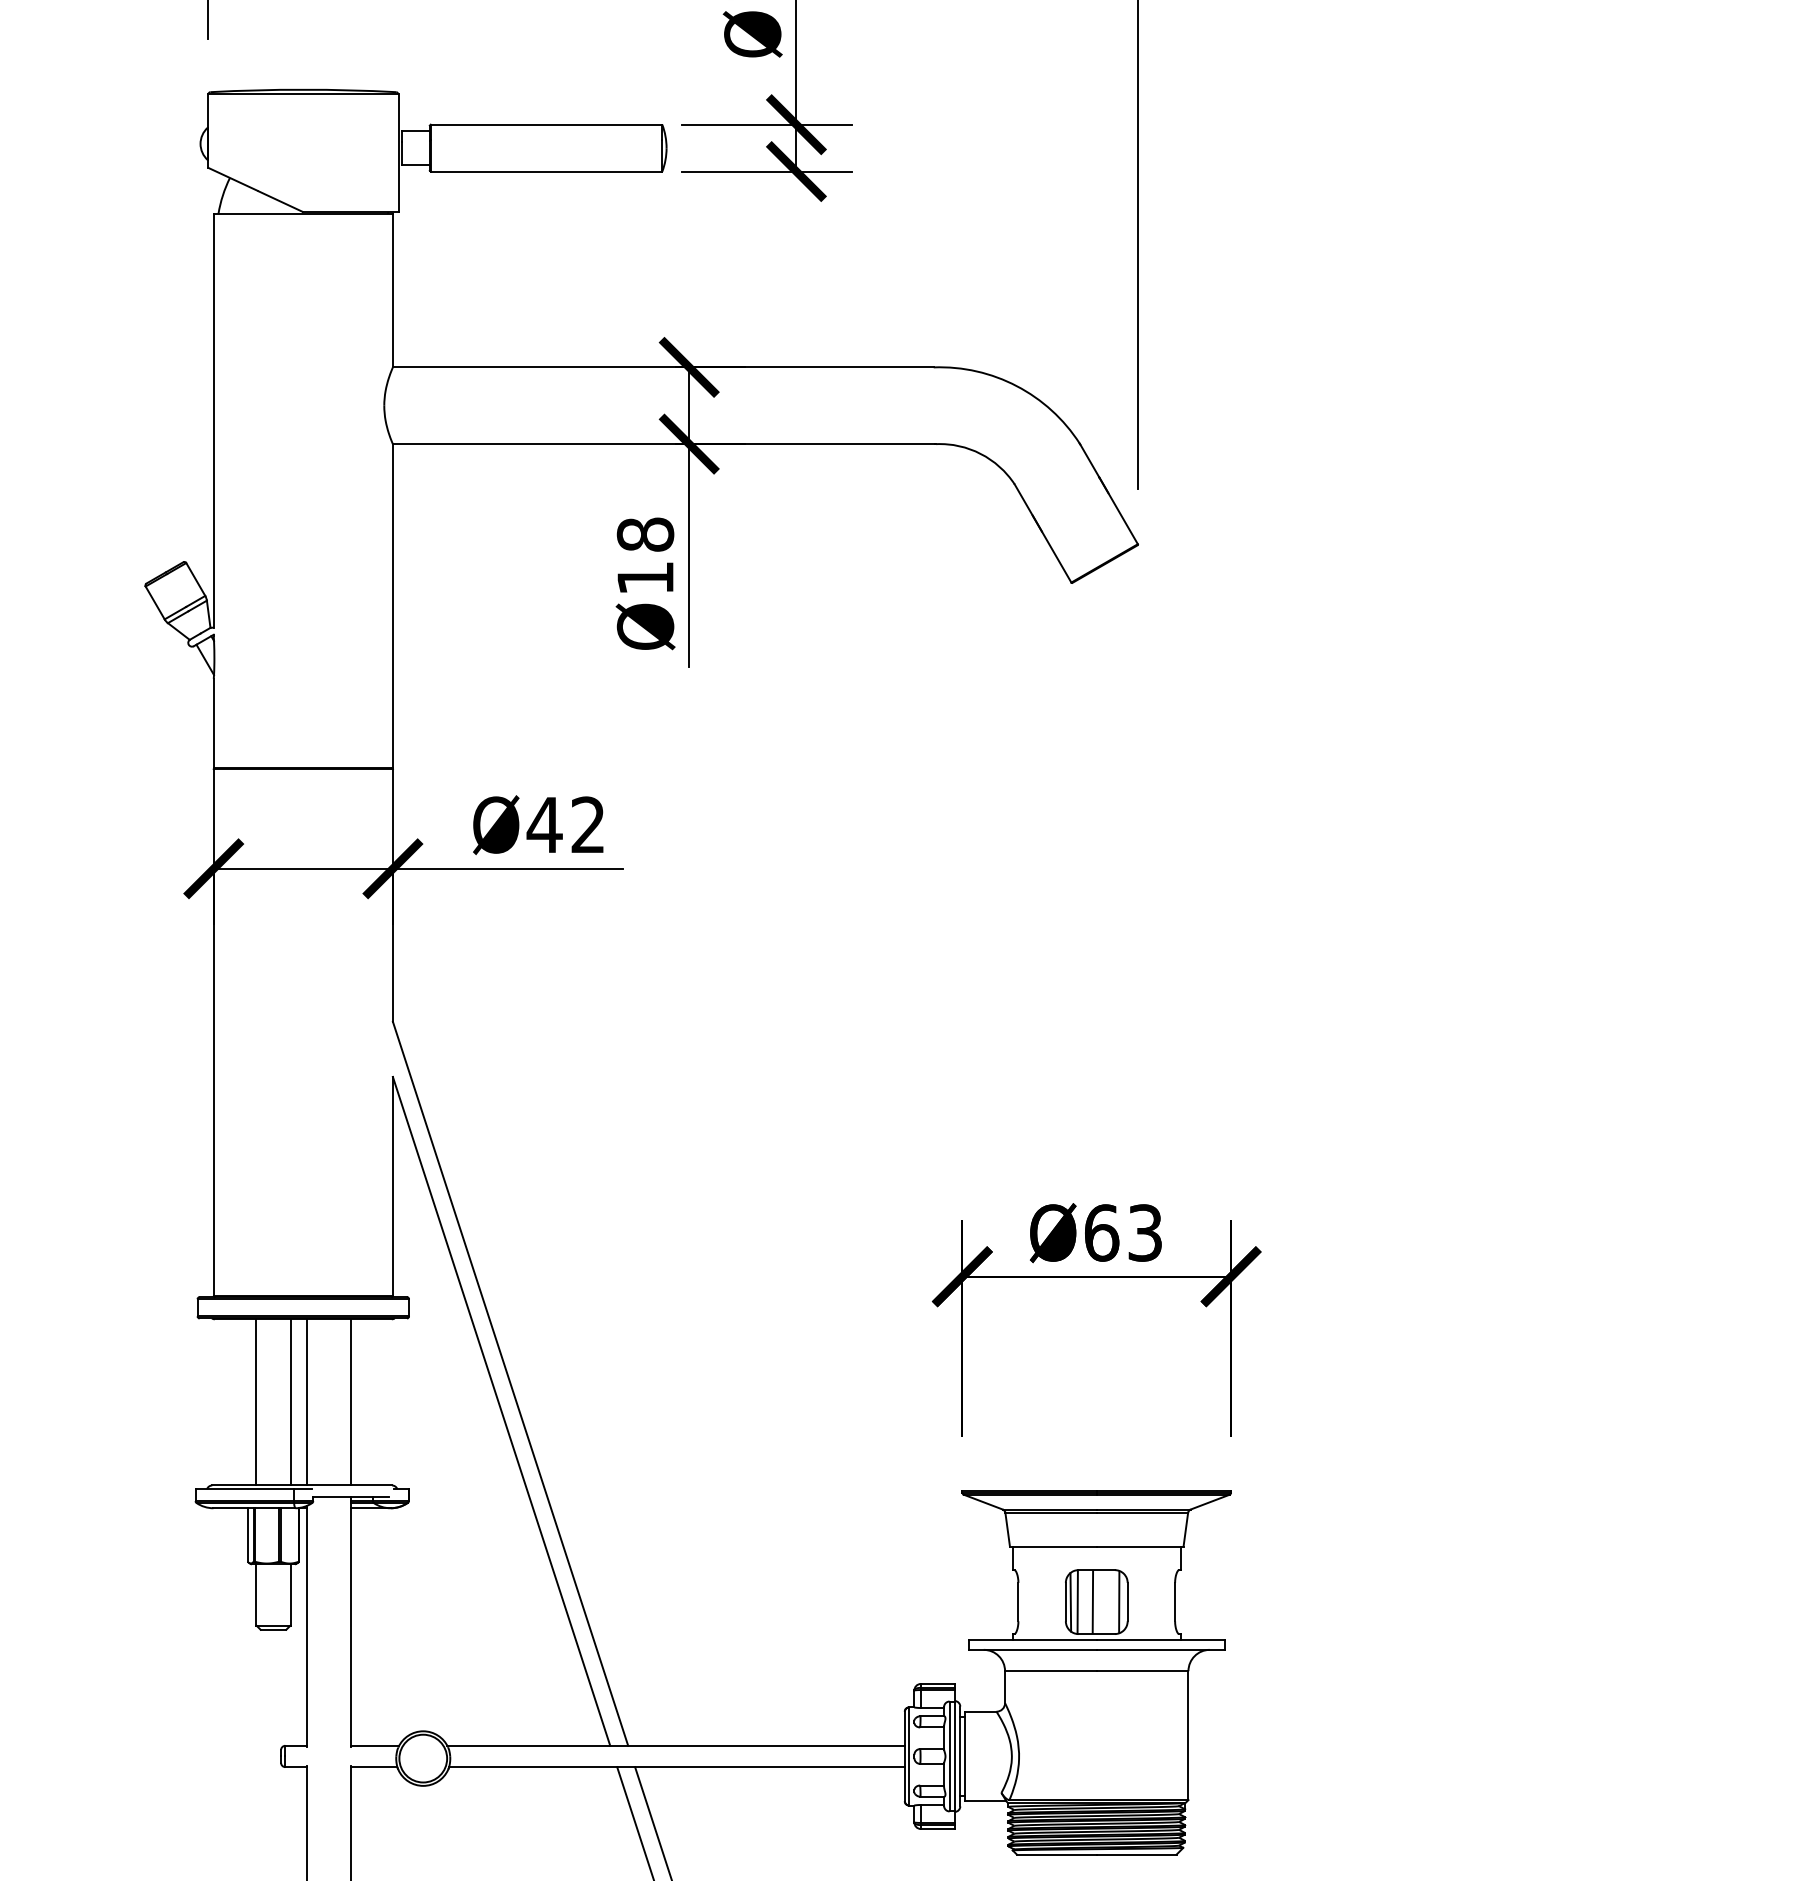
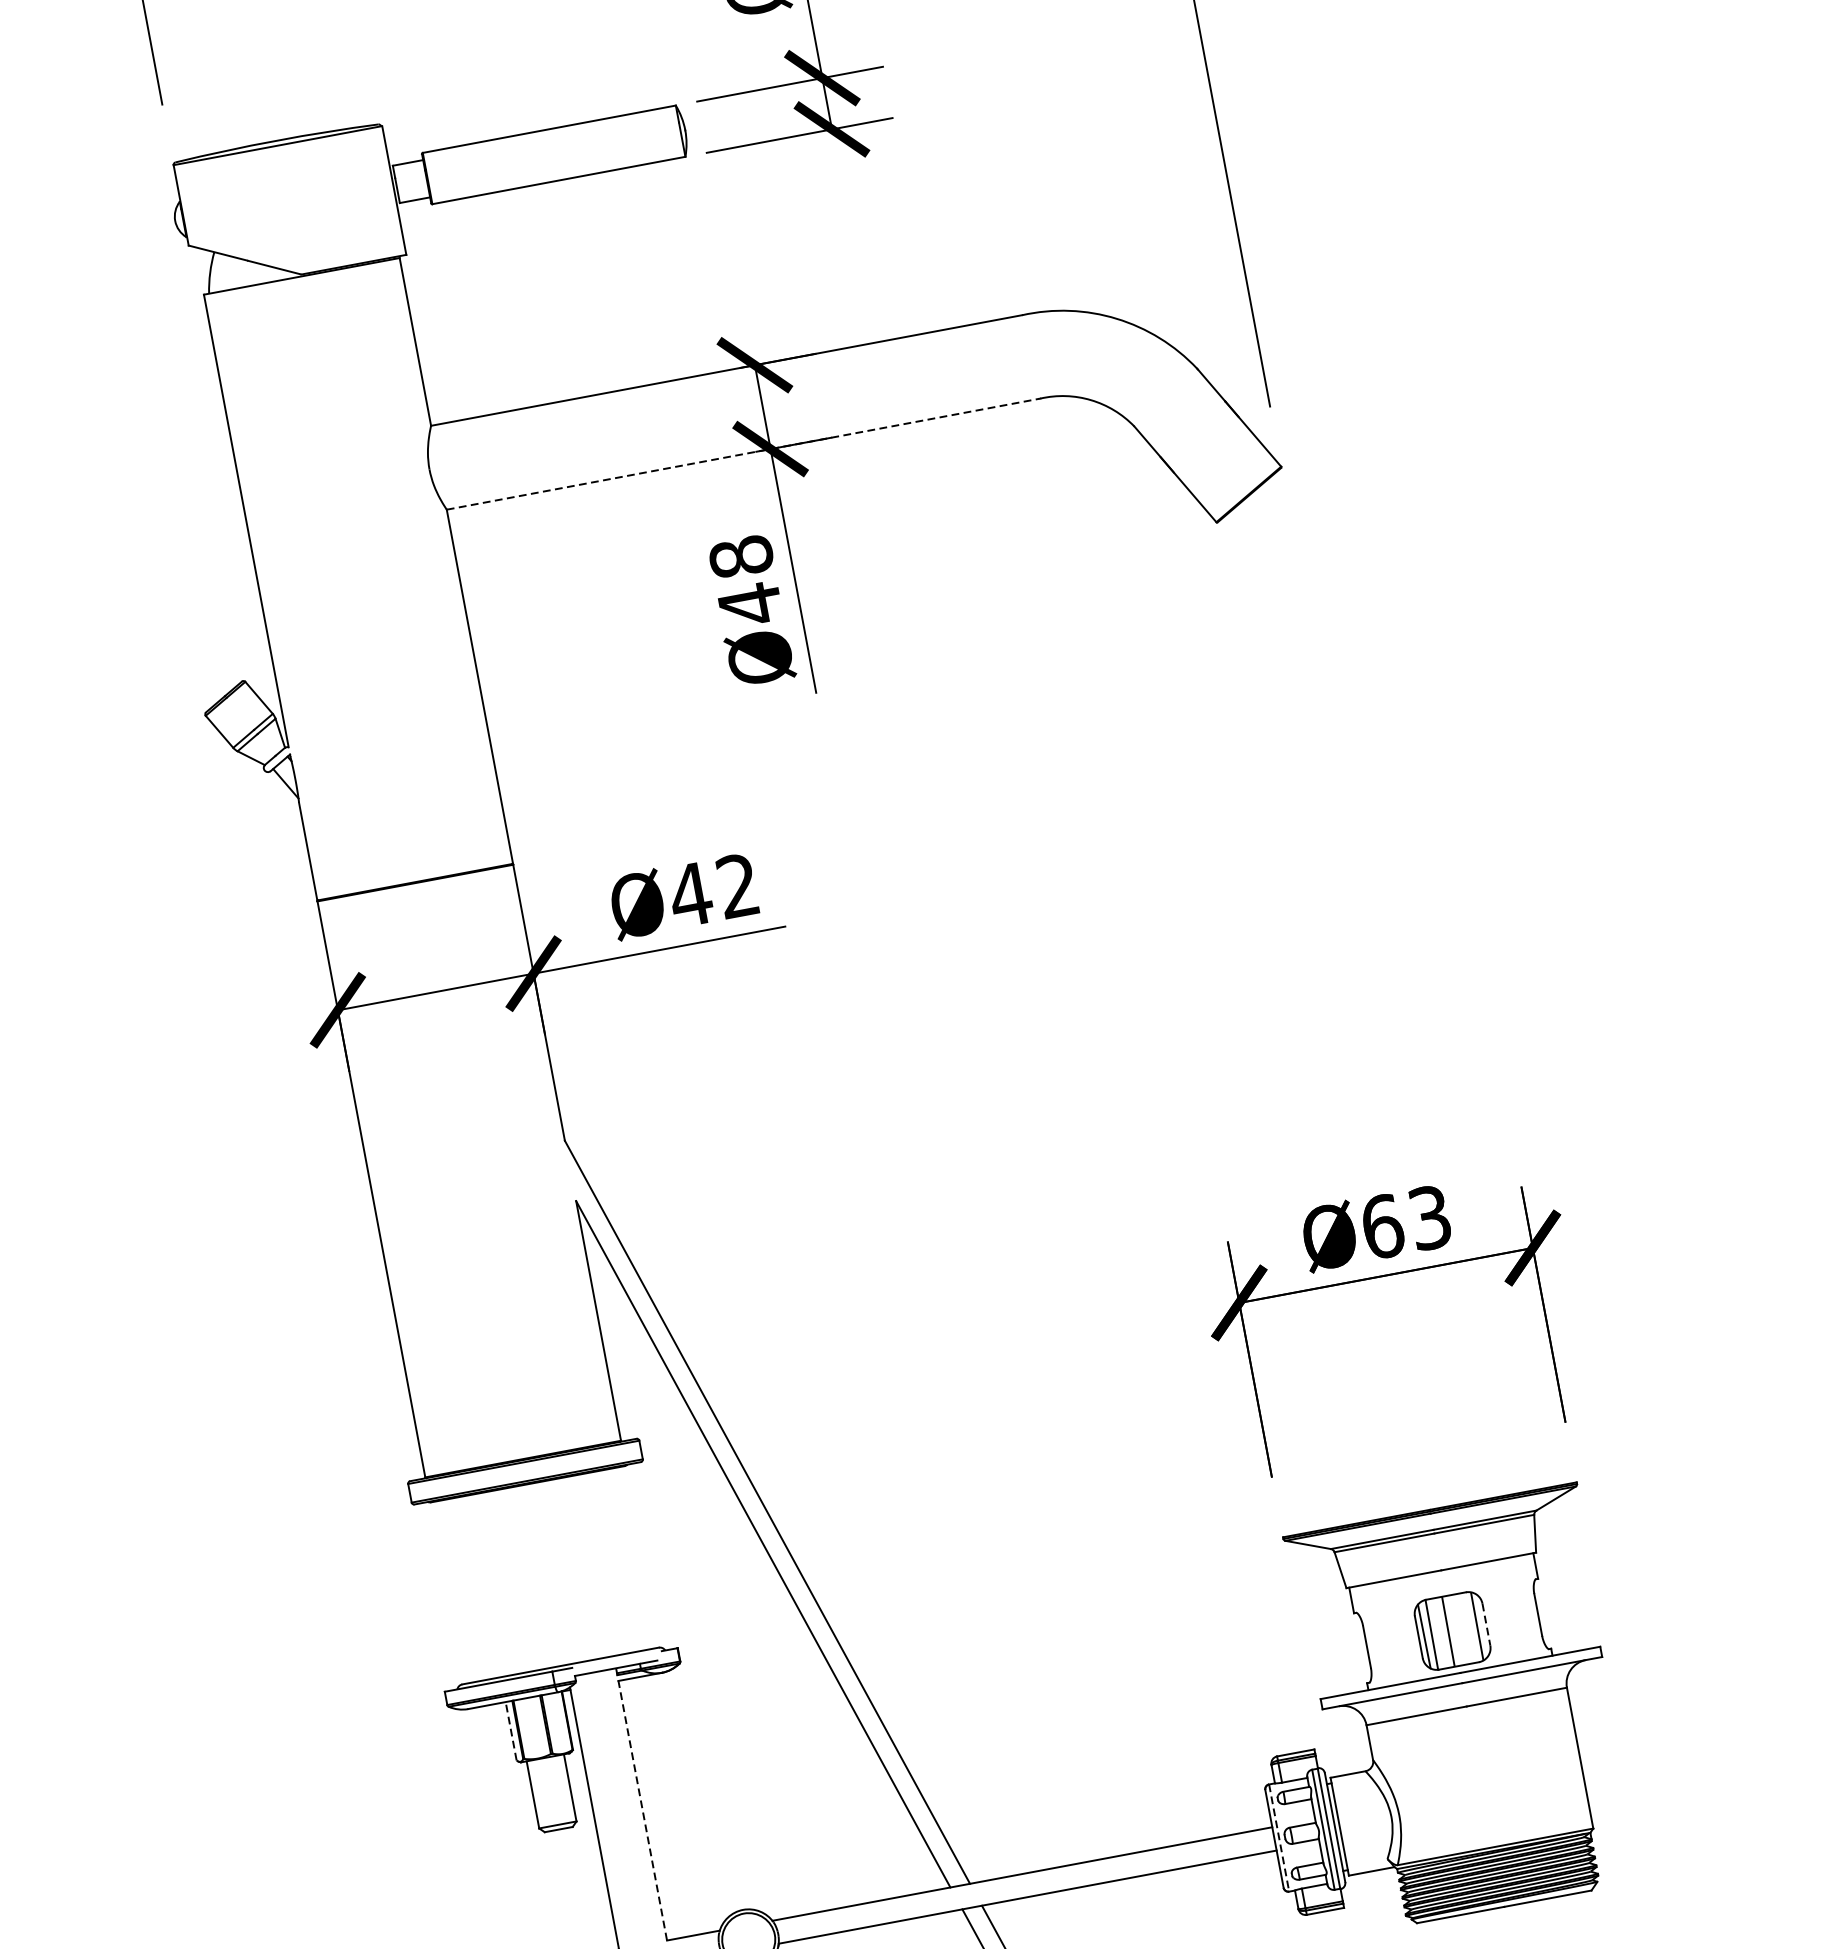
line: (664, 444) -> (743, 454), solid -> dashed
text: (645, 578) -> (750, 604), Ø18 -> Ø48
line: (256, 1402) -> (493, 1584), removed
line: (290, 1402) -> (530, 1577), removed
line: (306, 1402) -> (548, 1574), removed
line: (350, 1402) -> (596, 1565), removed
line: (247, 1534) -> (510, 1730), solid -> dashed
line: (1127, 1602) -> (1486, 1625), solid -> dashed
line: (350, 1622) -> (641, 1805), solid -> dashed
line: (909, 1756) -> (1279, 1837), solid -> dashed

